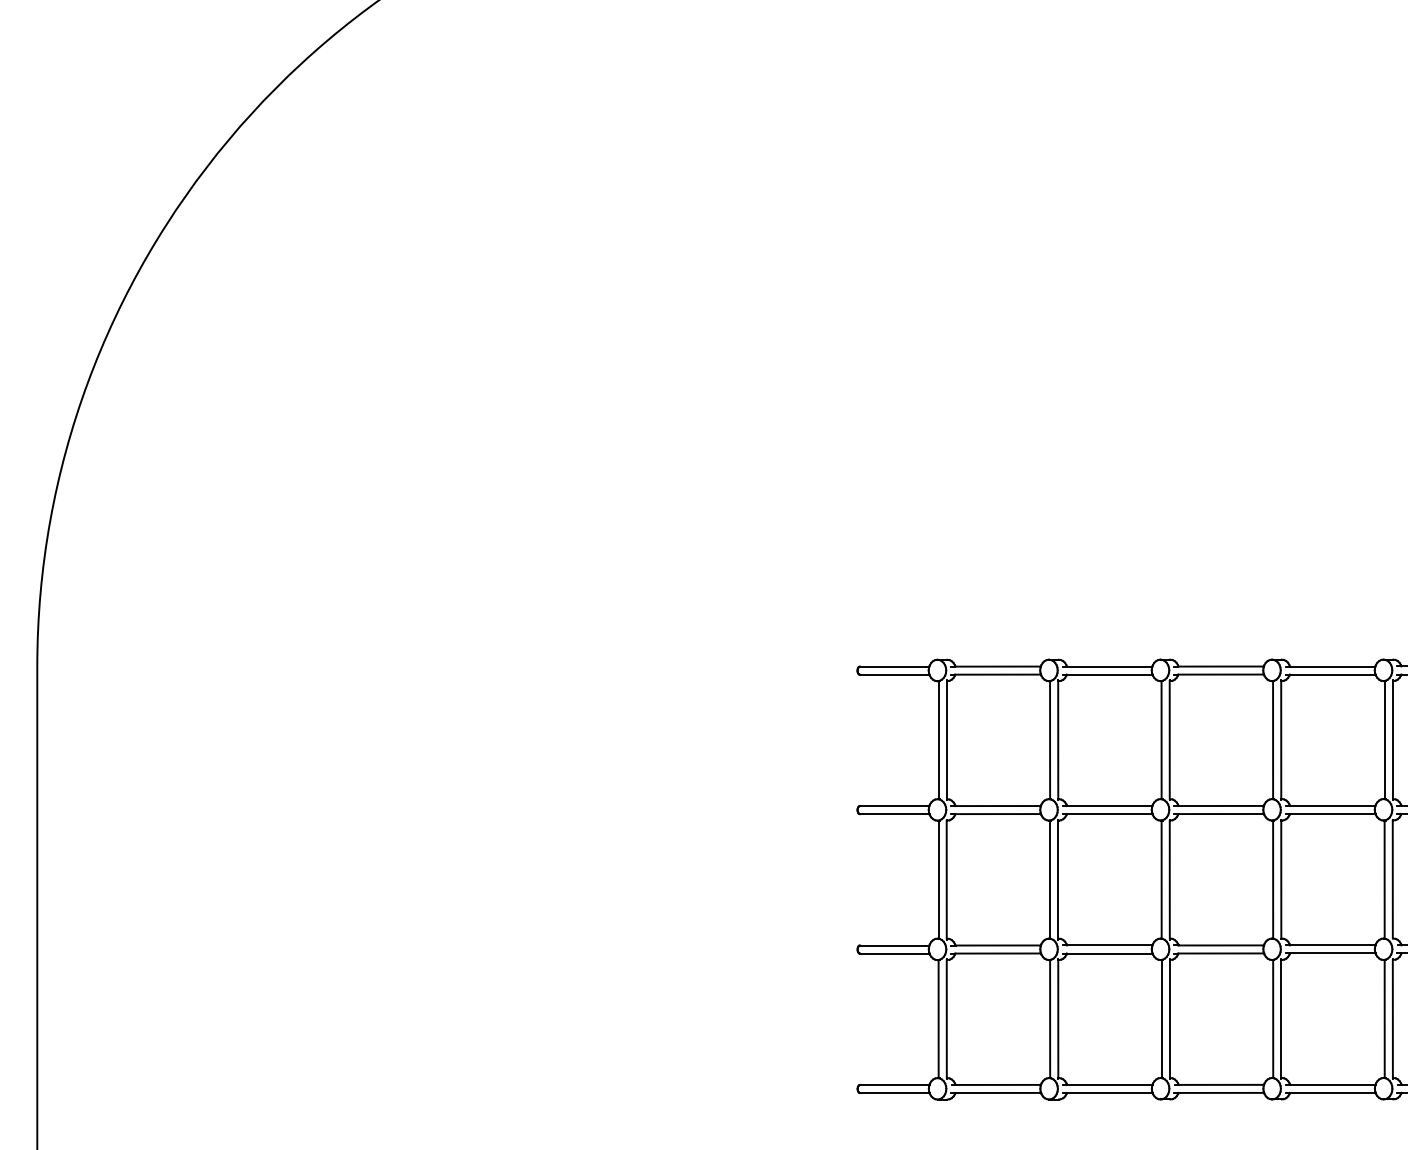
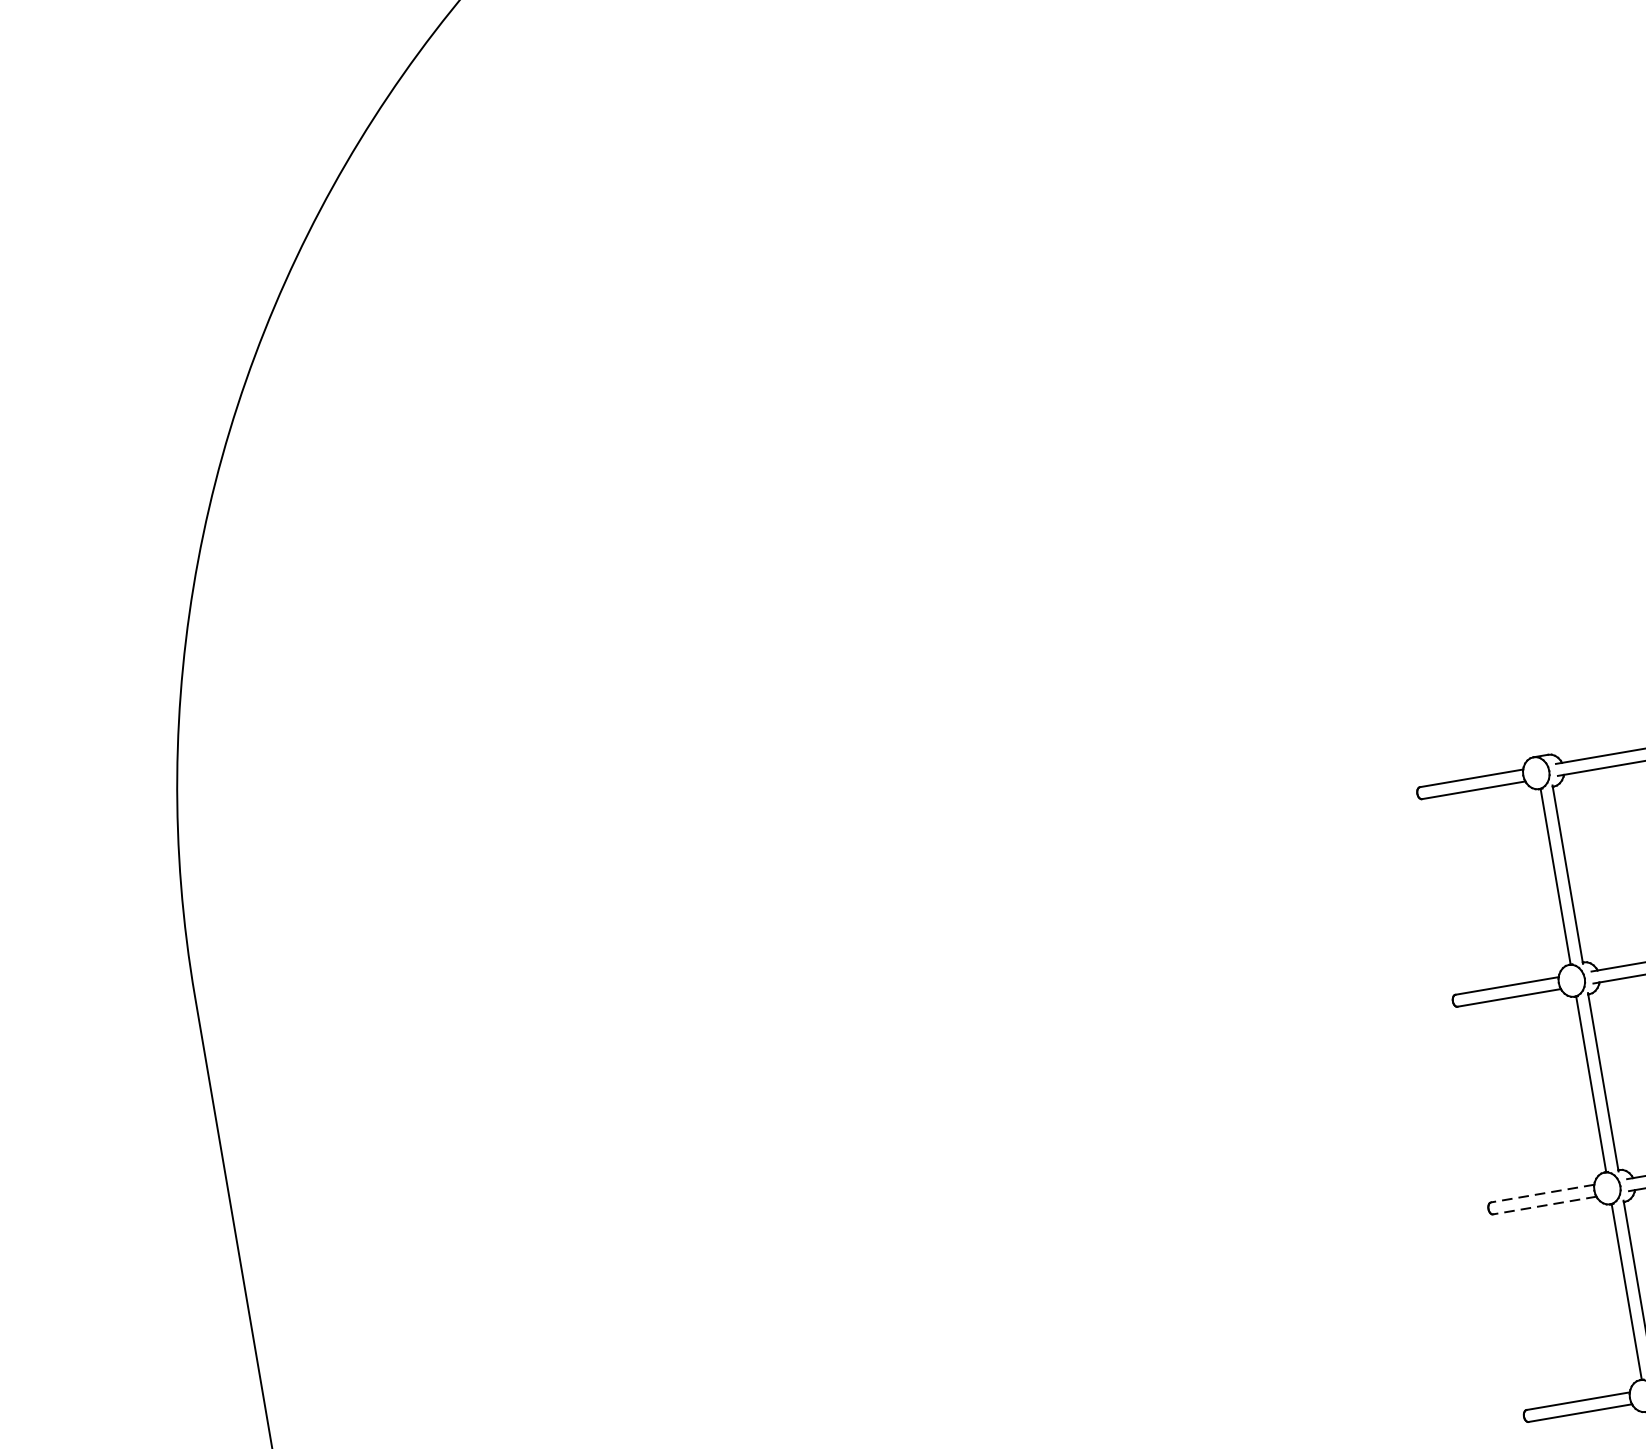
line: (894, 945) -> (1542, 1193), solid -> dashed
line: (894, 953) -> (1544, 1205), solid -> dashed

